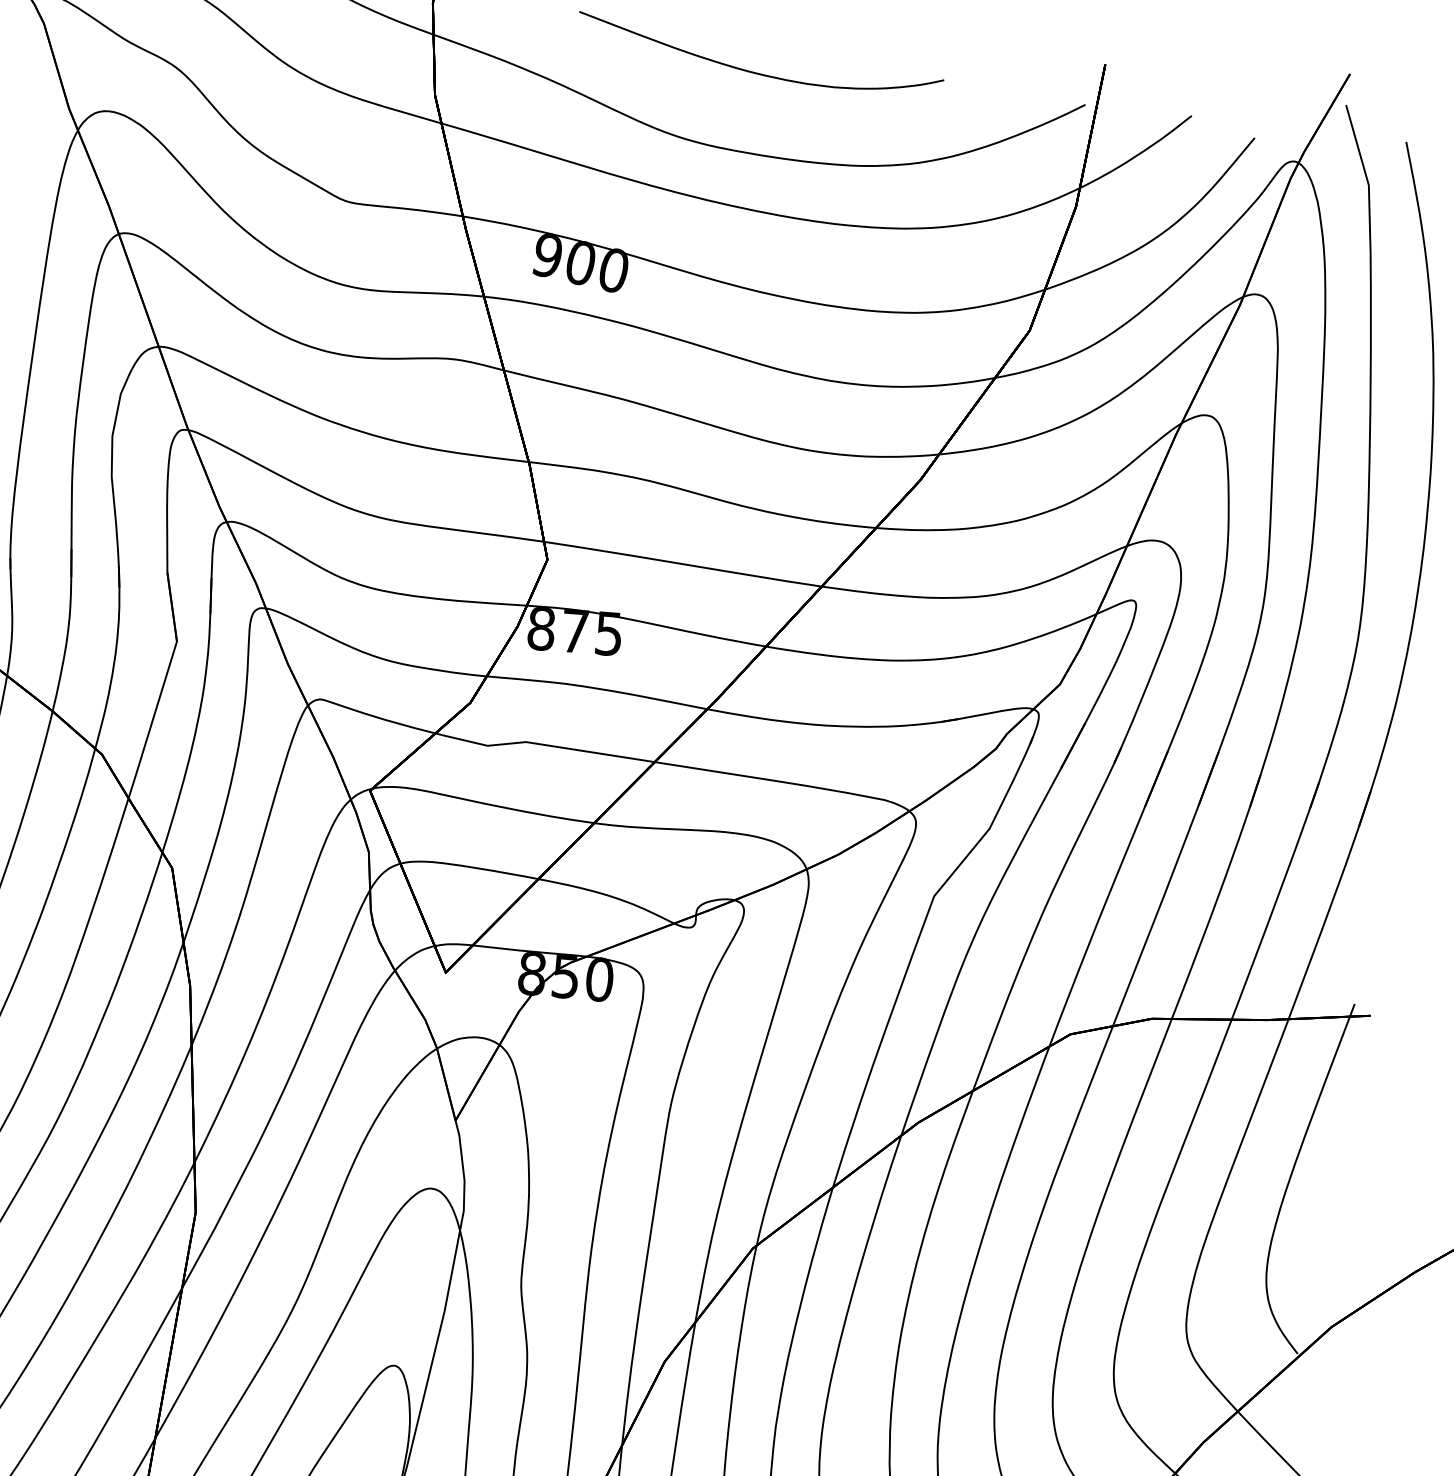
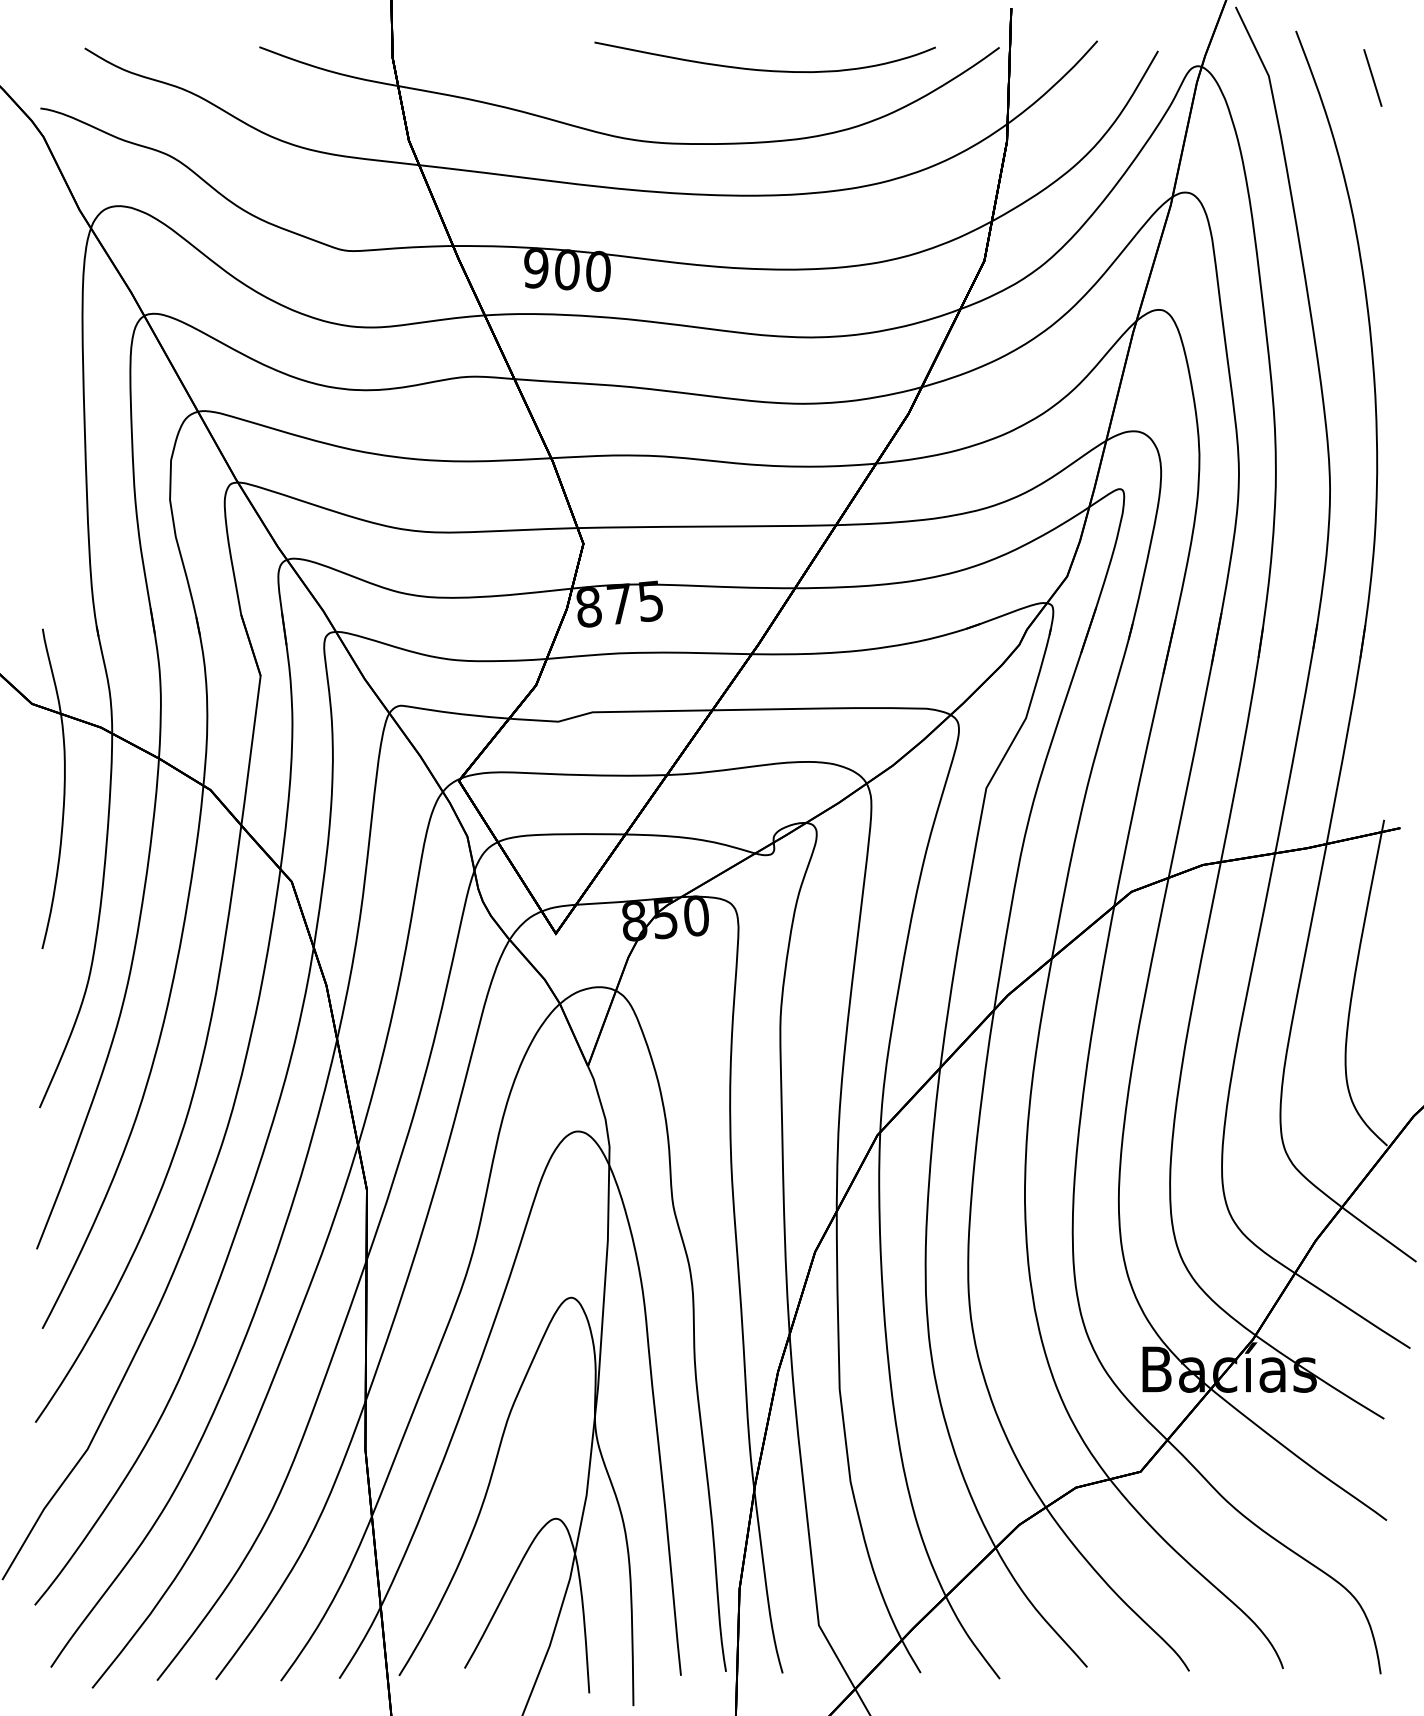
curve: (756, 72) -> (764, 69), moved

